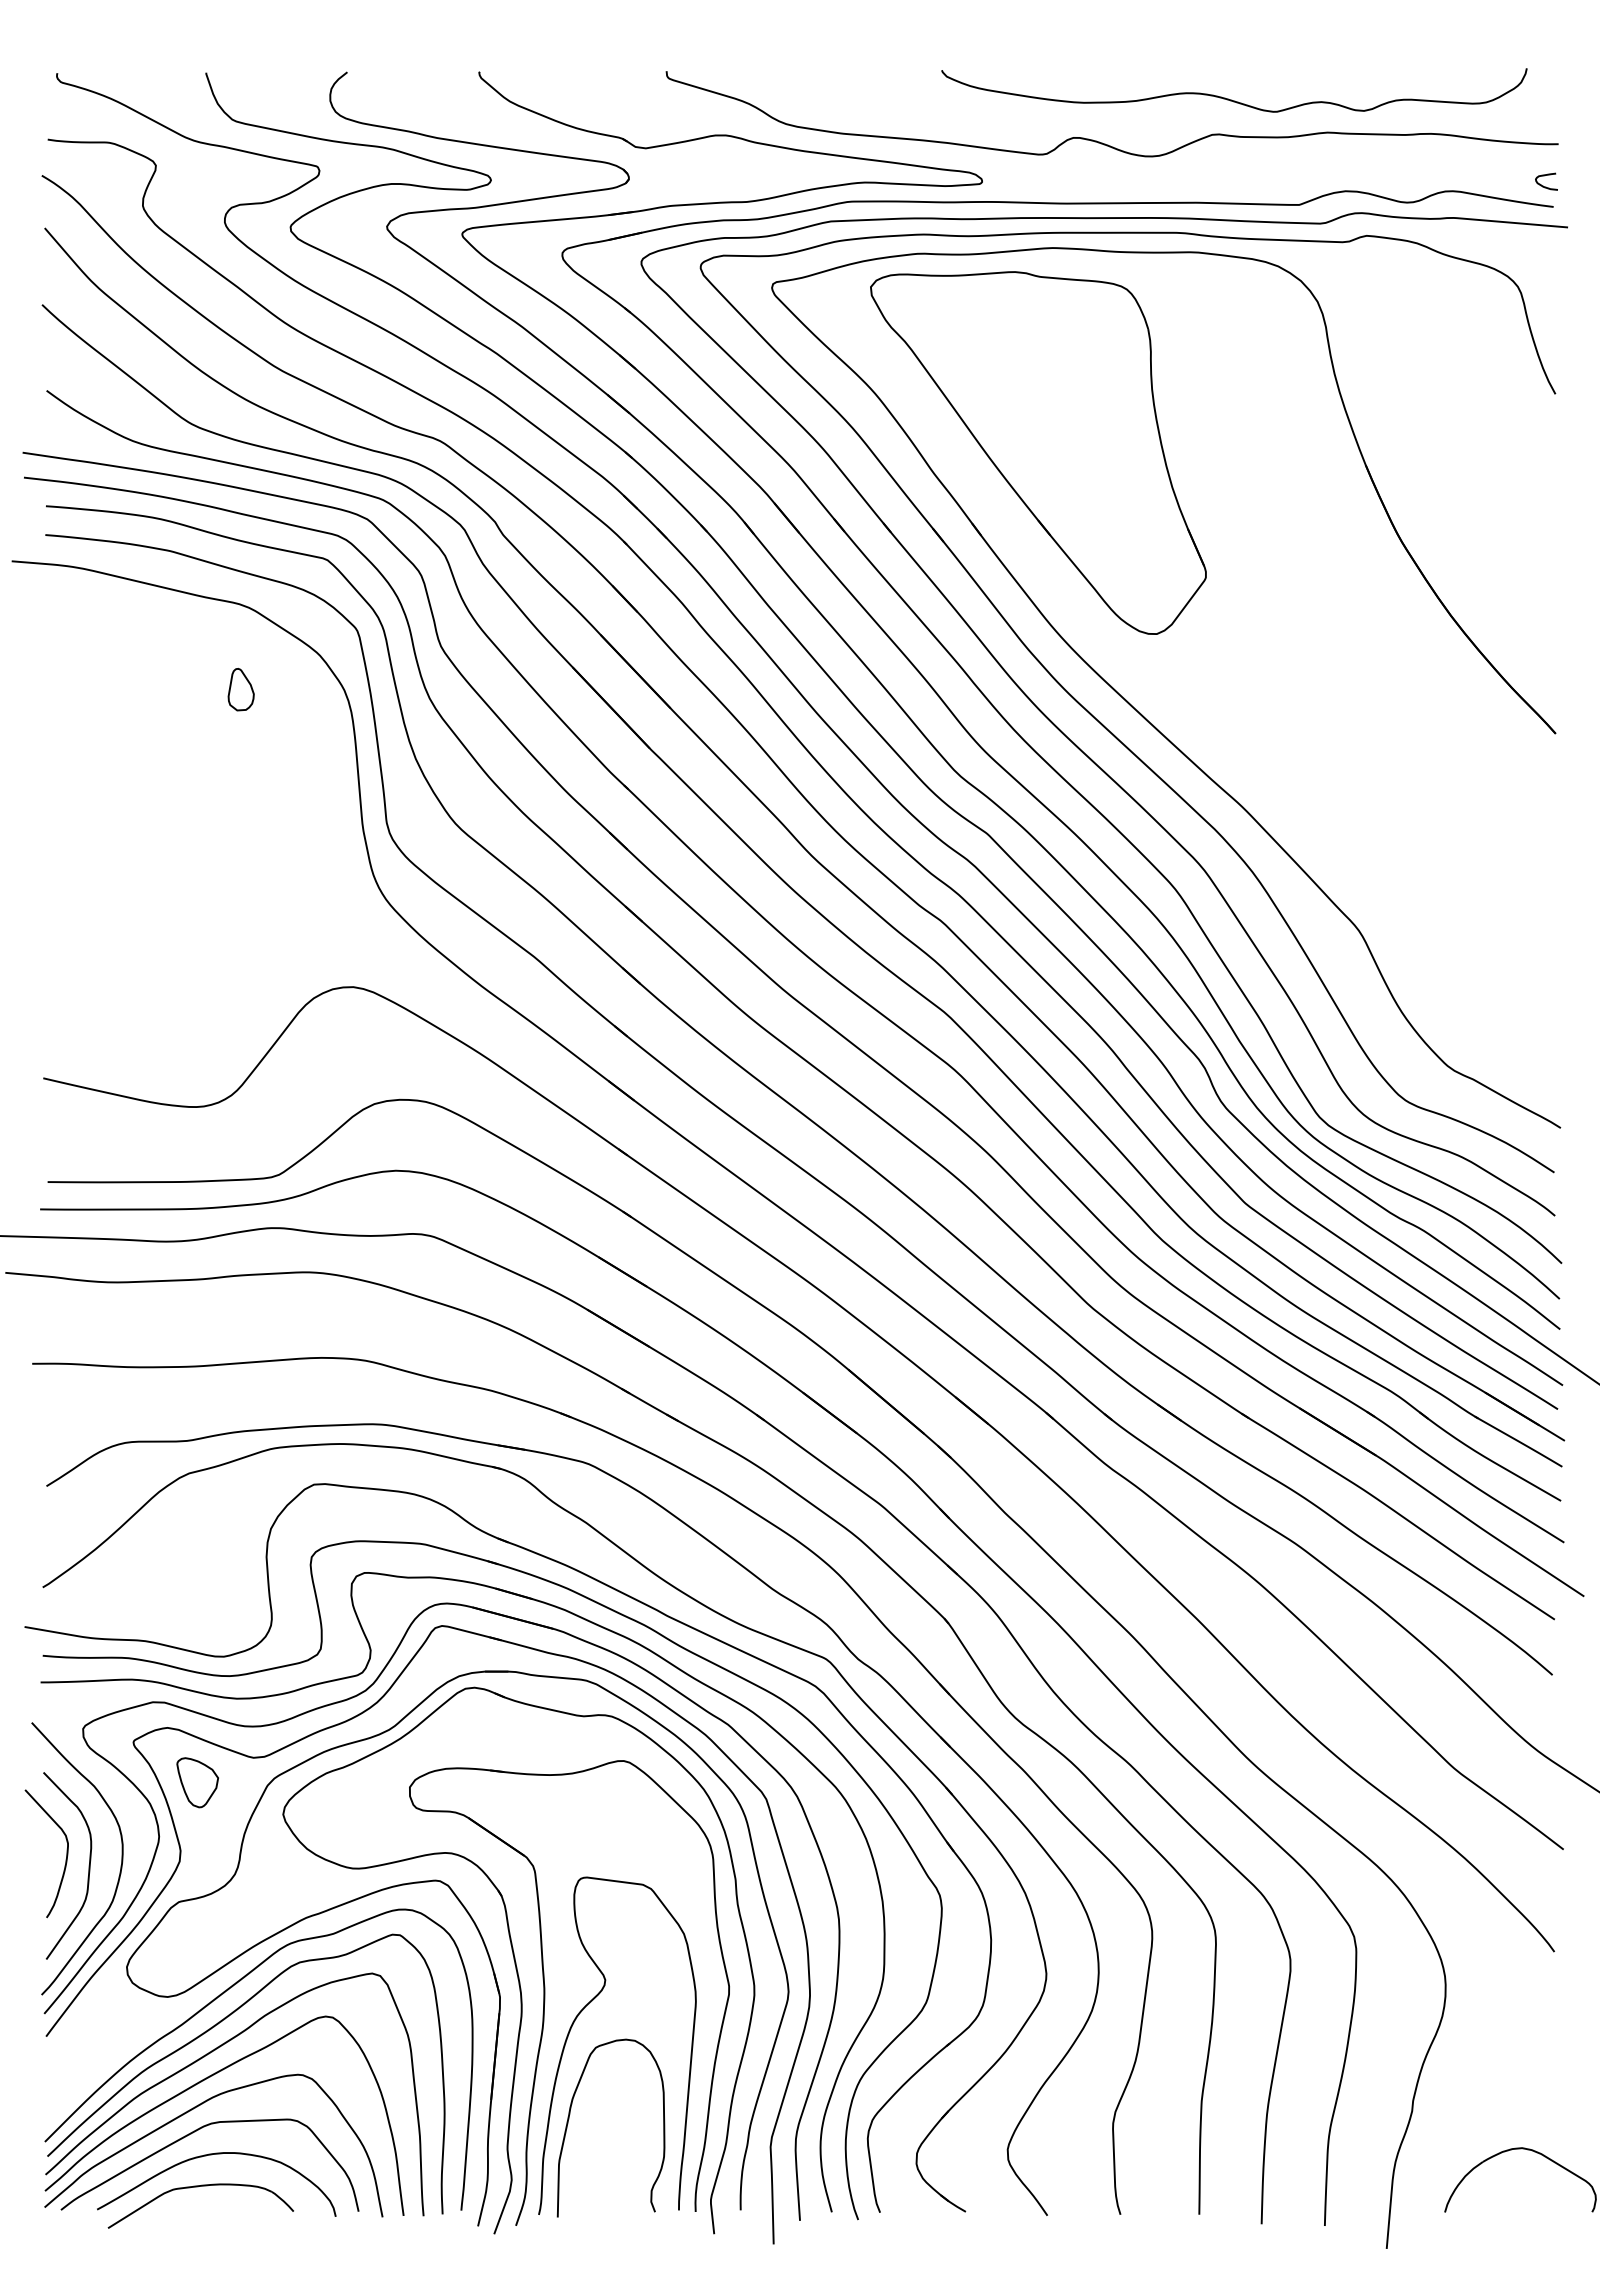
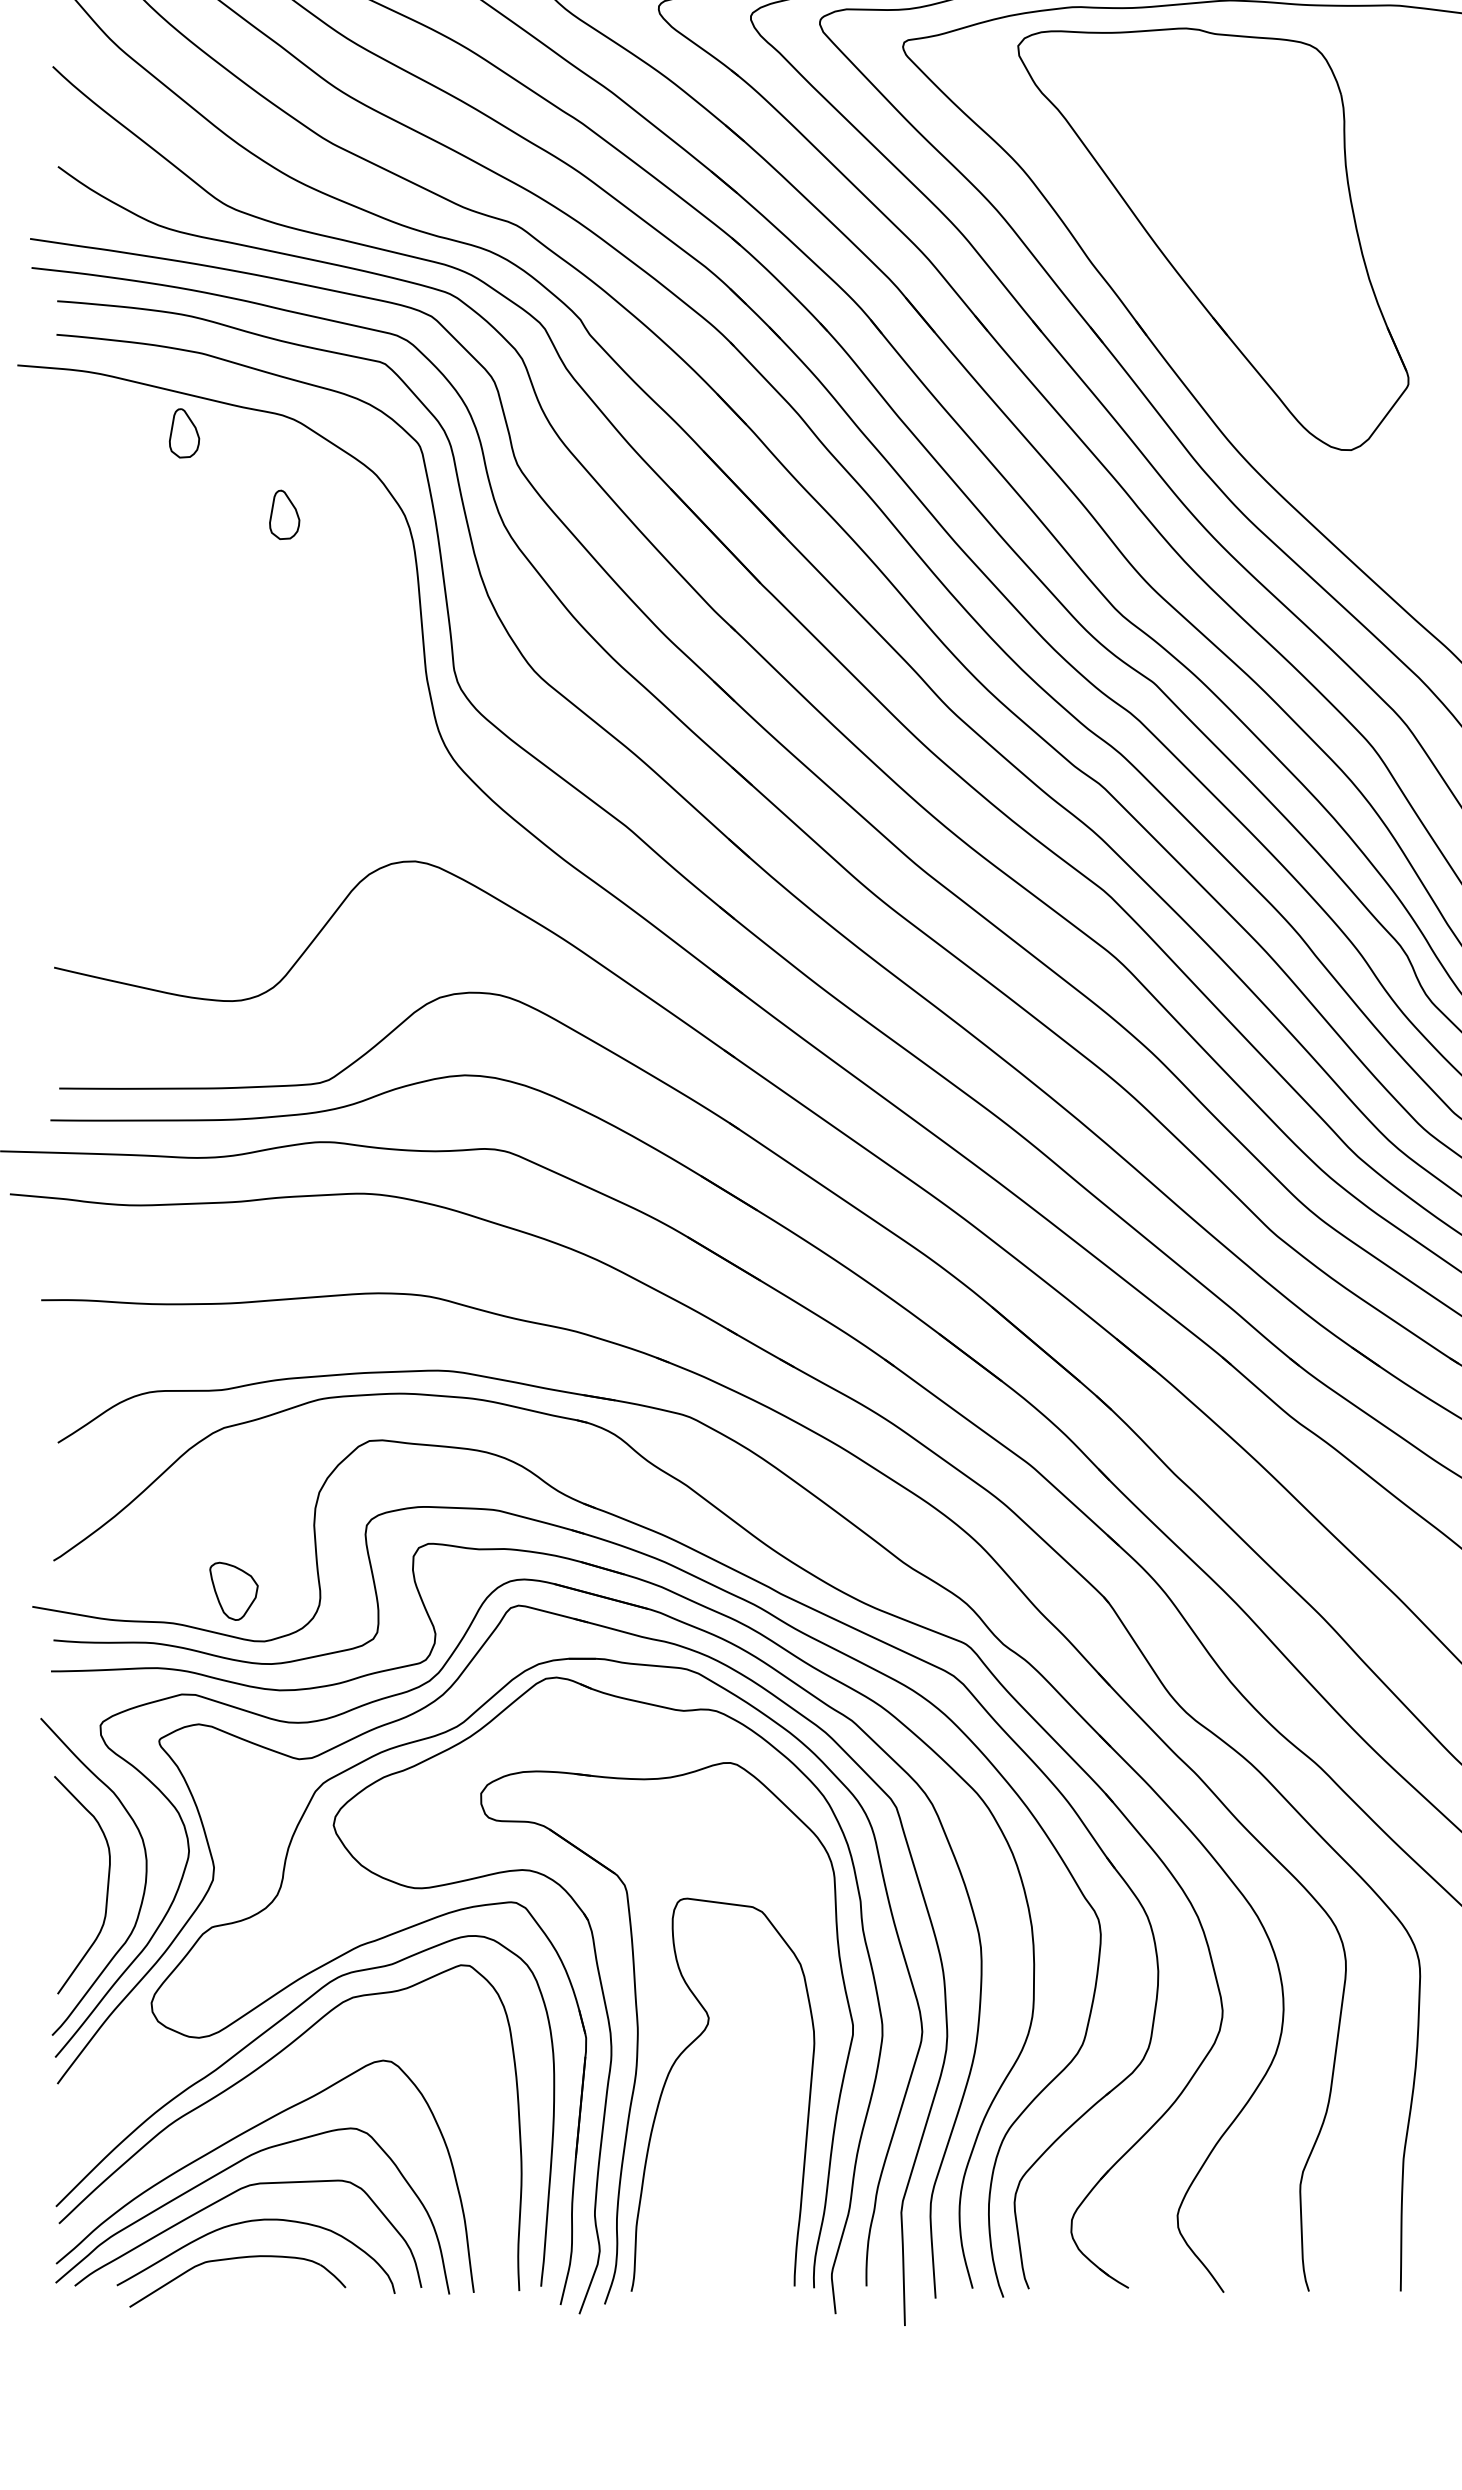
part: (154, 619) -> (183, 433), added
part: (197, 1782) -> (233, 1591), moved
curve: (65, 1859) -> (79, 1877), removed
curve: (209, 2054) -> (247, 2104), removed
curve: (569, 2119) -> (667, 2180), removed

